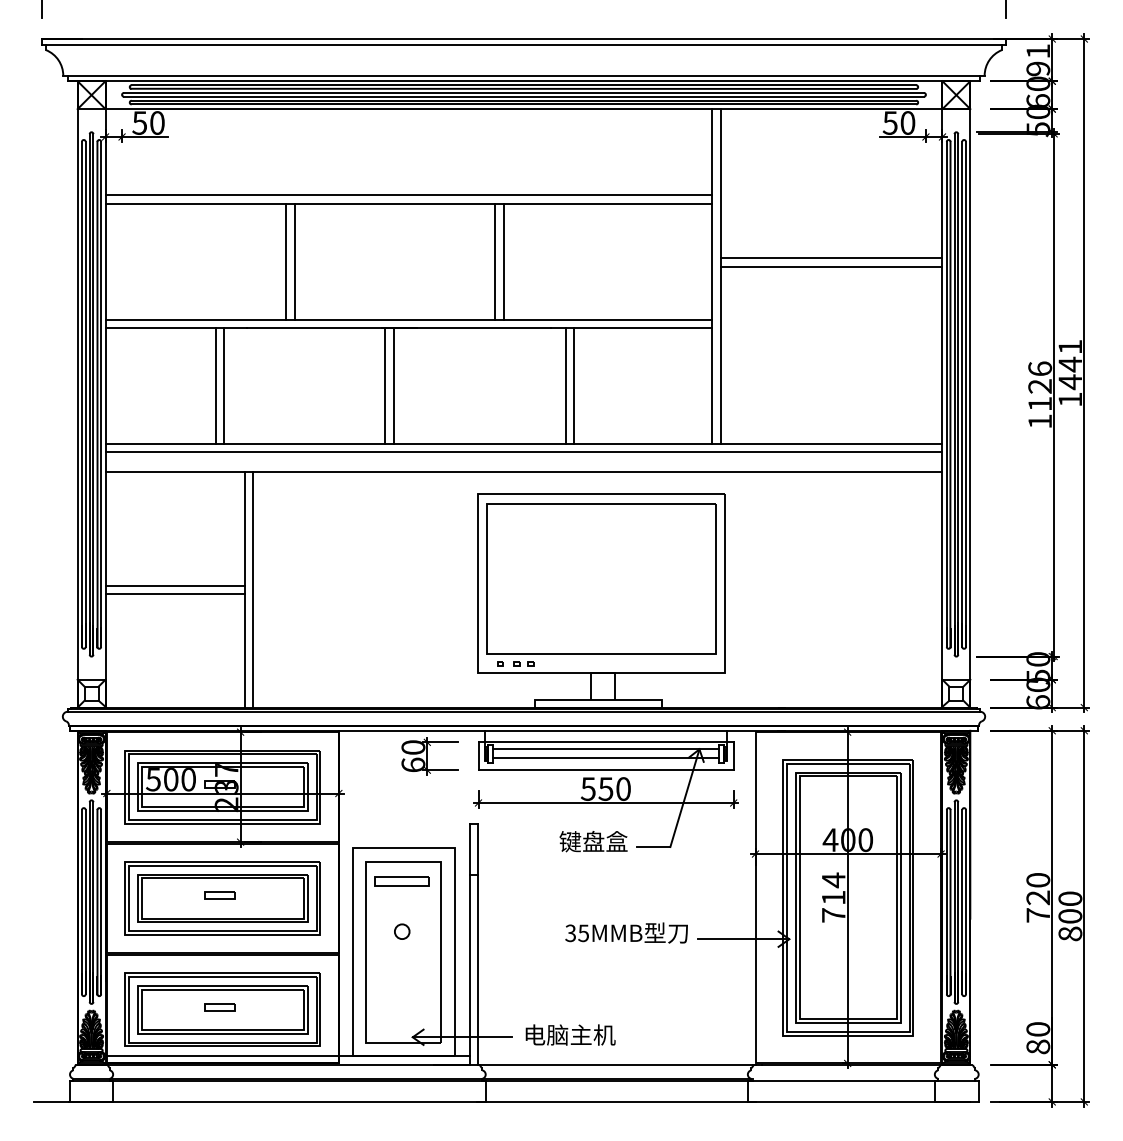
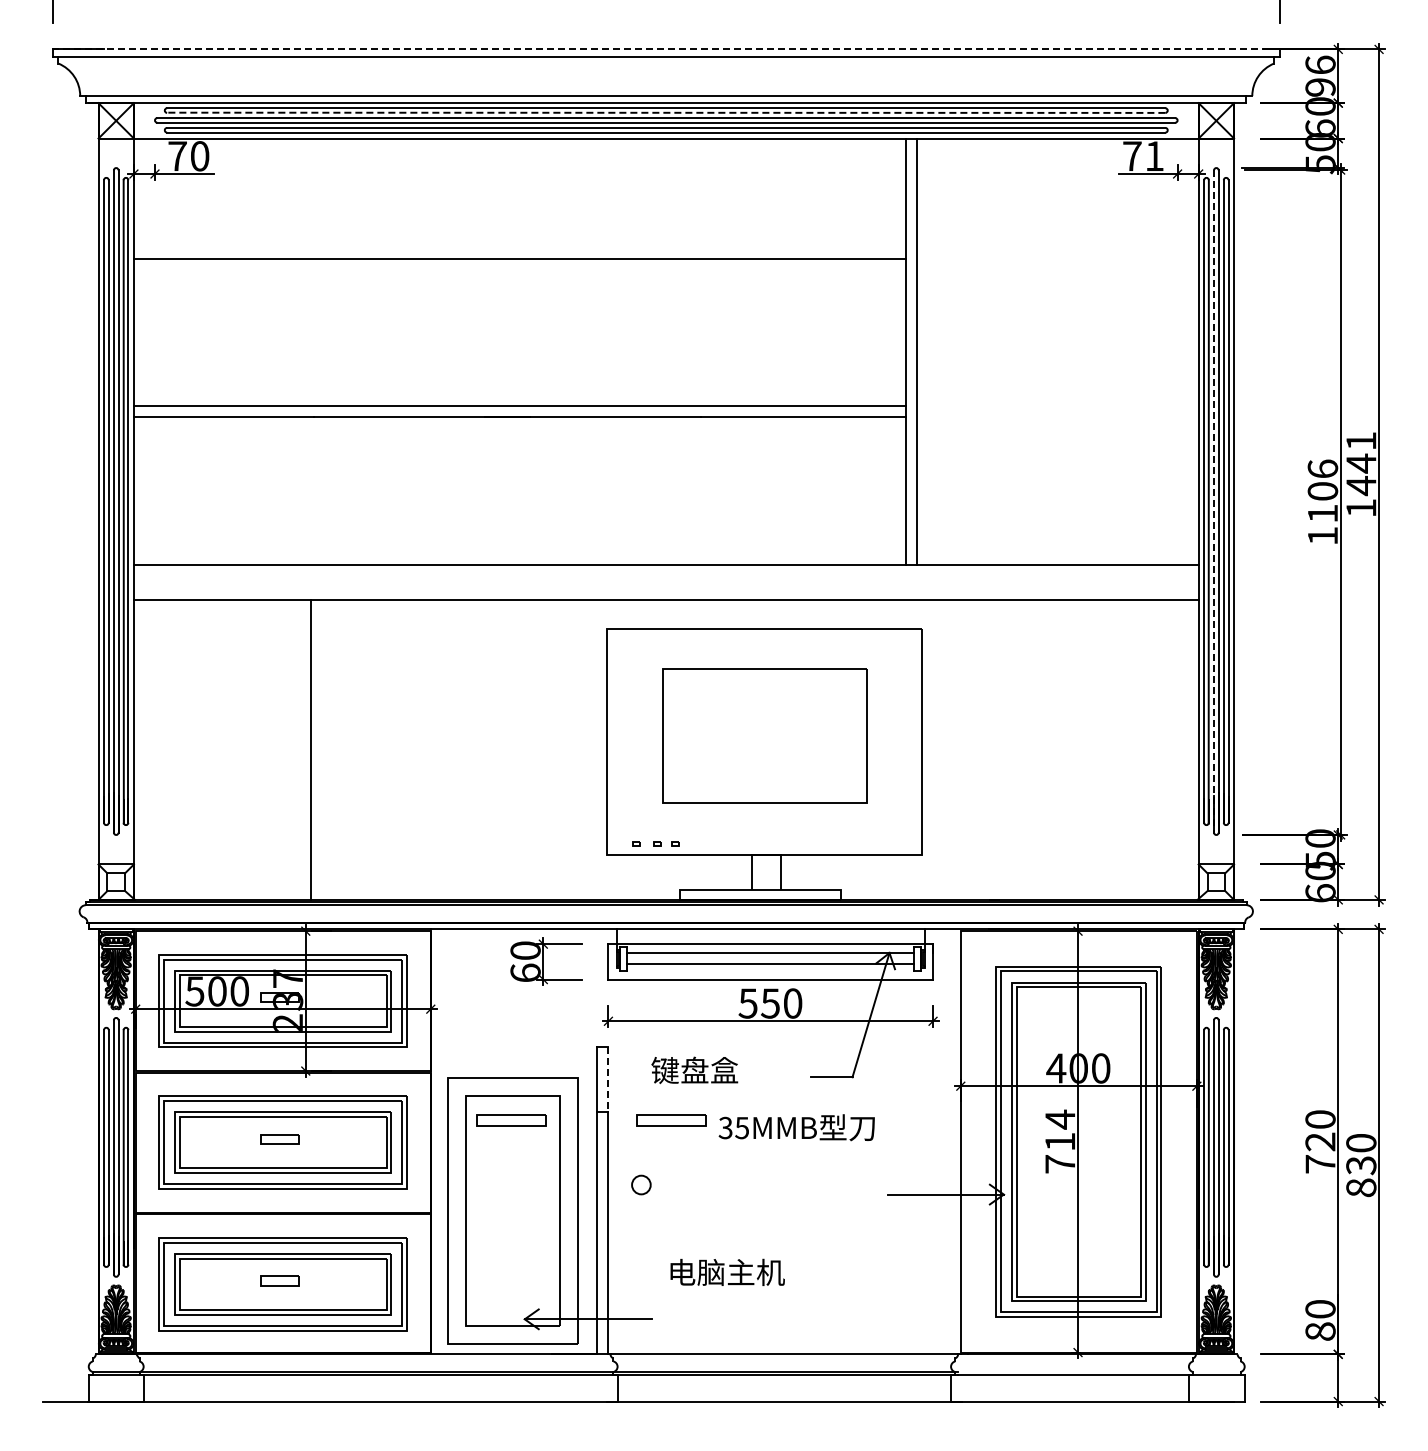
line: (524, 39) -> (666, 49), solid -> dashed
text: (1038, 50) -> (1320, 64), 91 -> 96
line: (523, 88) -> (665, 112), solid -> dashed
text: (138, 123) -> (176, 156), 50 -> 70
text: (898, 123) -> (1142, 156), 50 -> 71
line: (408, 195) -> (519, 248), removed
line: (831, 258) -> (1057, 328), removed
line: (286, 261) -> (364, 332), removed
line: (294, 261) -> (374, 332), removed
line: (495, 261) -> (629, 332), removed
line: (503, 261) -> (640, 332), removed
line: (831, 267) -> (1057, 339), removed
line: (216, 385) -> (274, 490), removed
line: (223, 385) -> (284, 490), removed
line: (385, 385) -> (489, 490), removed
line: (393, 385) -> (500, 490), removed
line: (565, 385) -> (719, 490), removed
line: (574, 385) -> (730, 490), removed
text: (1039, 386) -> (1322, 491), 1126 -> 1106
line: (954, 395) -> (1214, 502), solid -> dashed
line: (523, 452) -> (665, 575), removed
part: (601, 578) -> (764, 735), size x0.7
line: (174, 585) -> (221, 744), removed
line: (252, 589) -> (321, 749), removed
line: (174, 594) -> (221, 755), removed
text: (593, 840) -> (694, 1069), moved
line: (477, 849) -> (607, 1080), solid -> dashed
part: (528, 881) -> (671, 1120), added
text: (1070, 916) -> (1361, 1165), 800 -> 830
circle: (402, 931) -> (641, 1184), moved
text: (626, 932) -> (796, 1127), moved
text: (570, 1034) -> (727, 1271), moved
line: (287, 1056) -> (365, 1343), removed

